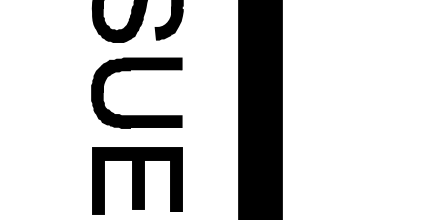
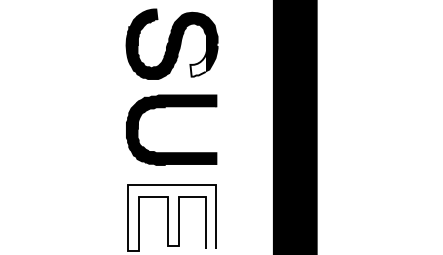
fill: (163, 22) -> (198, 59), removed
fill: (137, 180) -> (172, 217), removed

